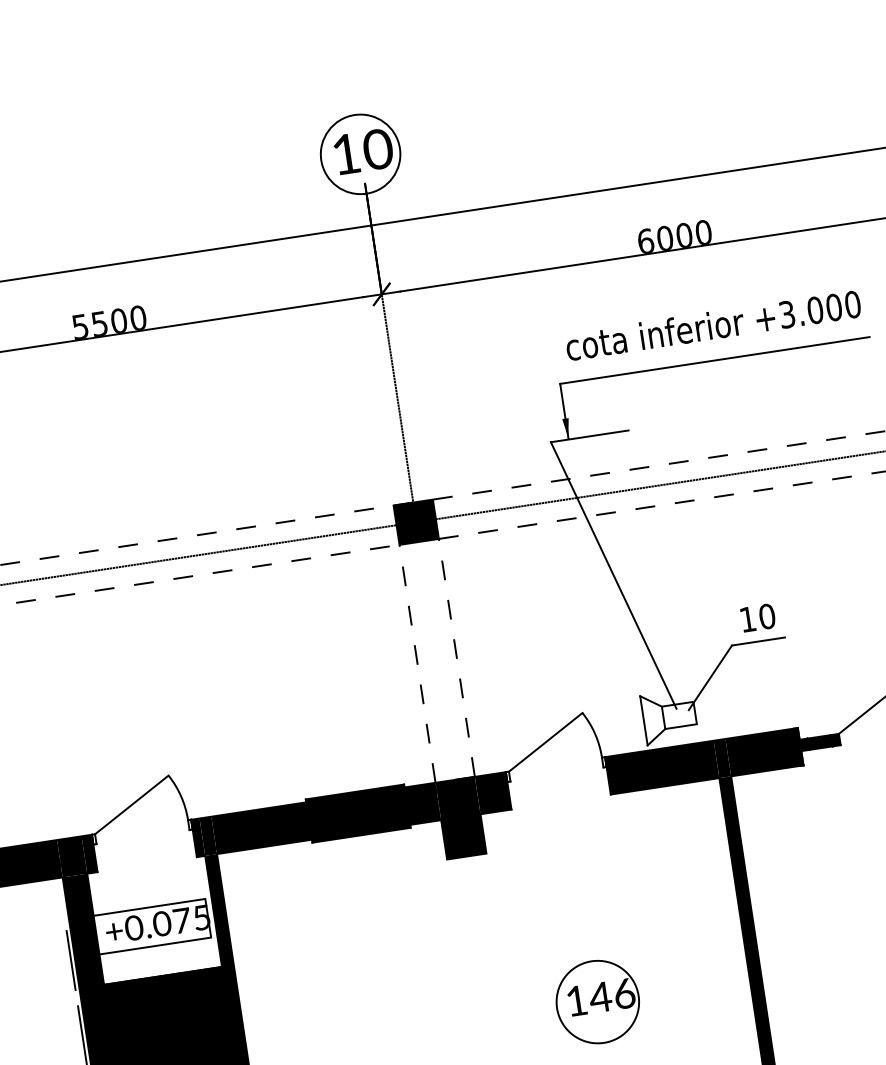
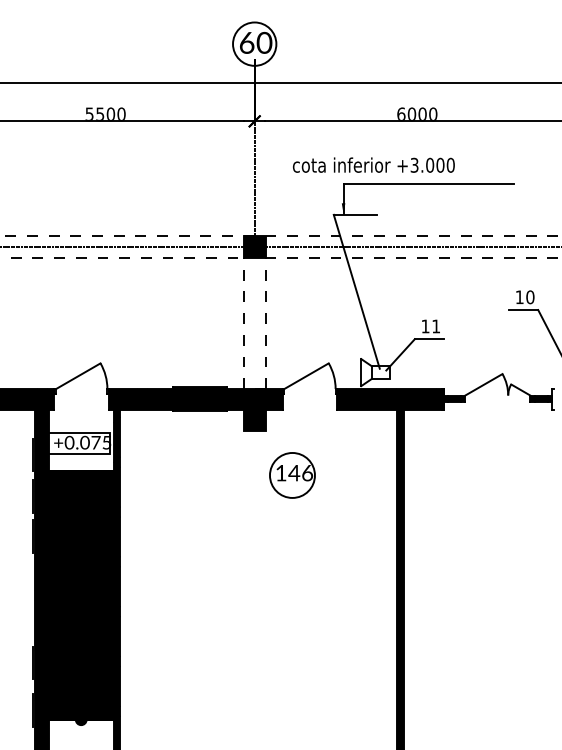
text: (347, 153) -> (247, 42), 10 -> 60
text: (712, 324) -> (373, 164), moved
text: (767, 616) -> (436, 326), 10 -> 11
part: (597, 1002) -> (292, 475), moved

